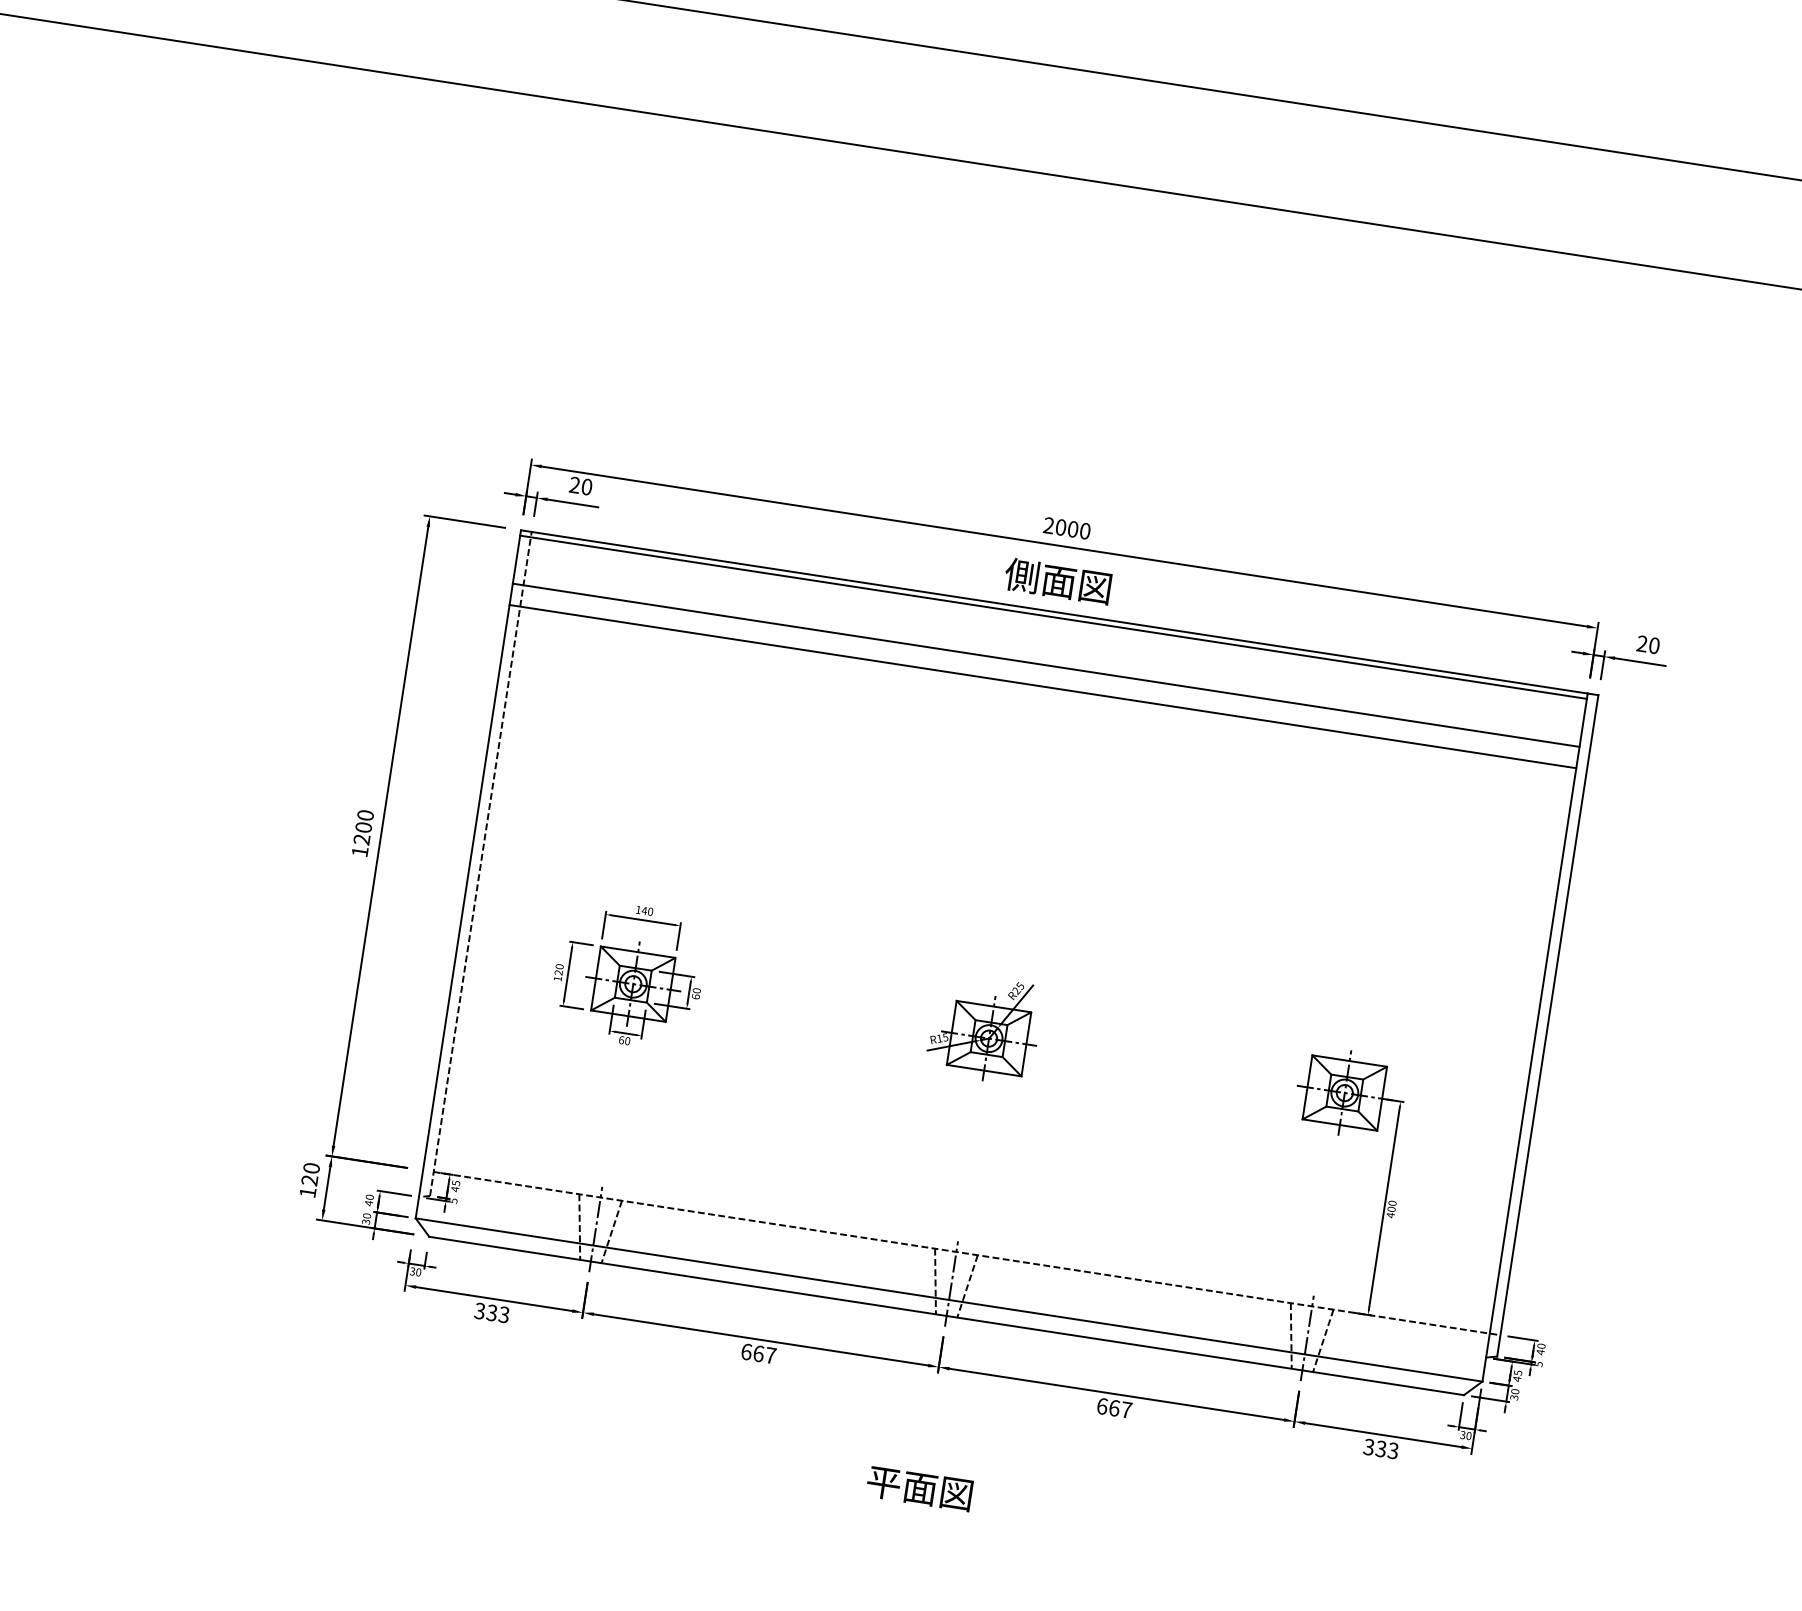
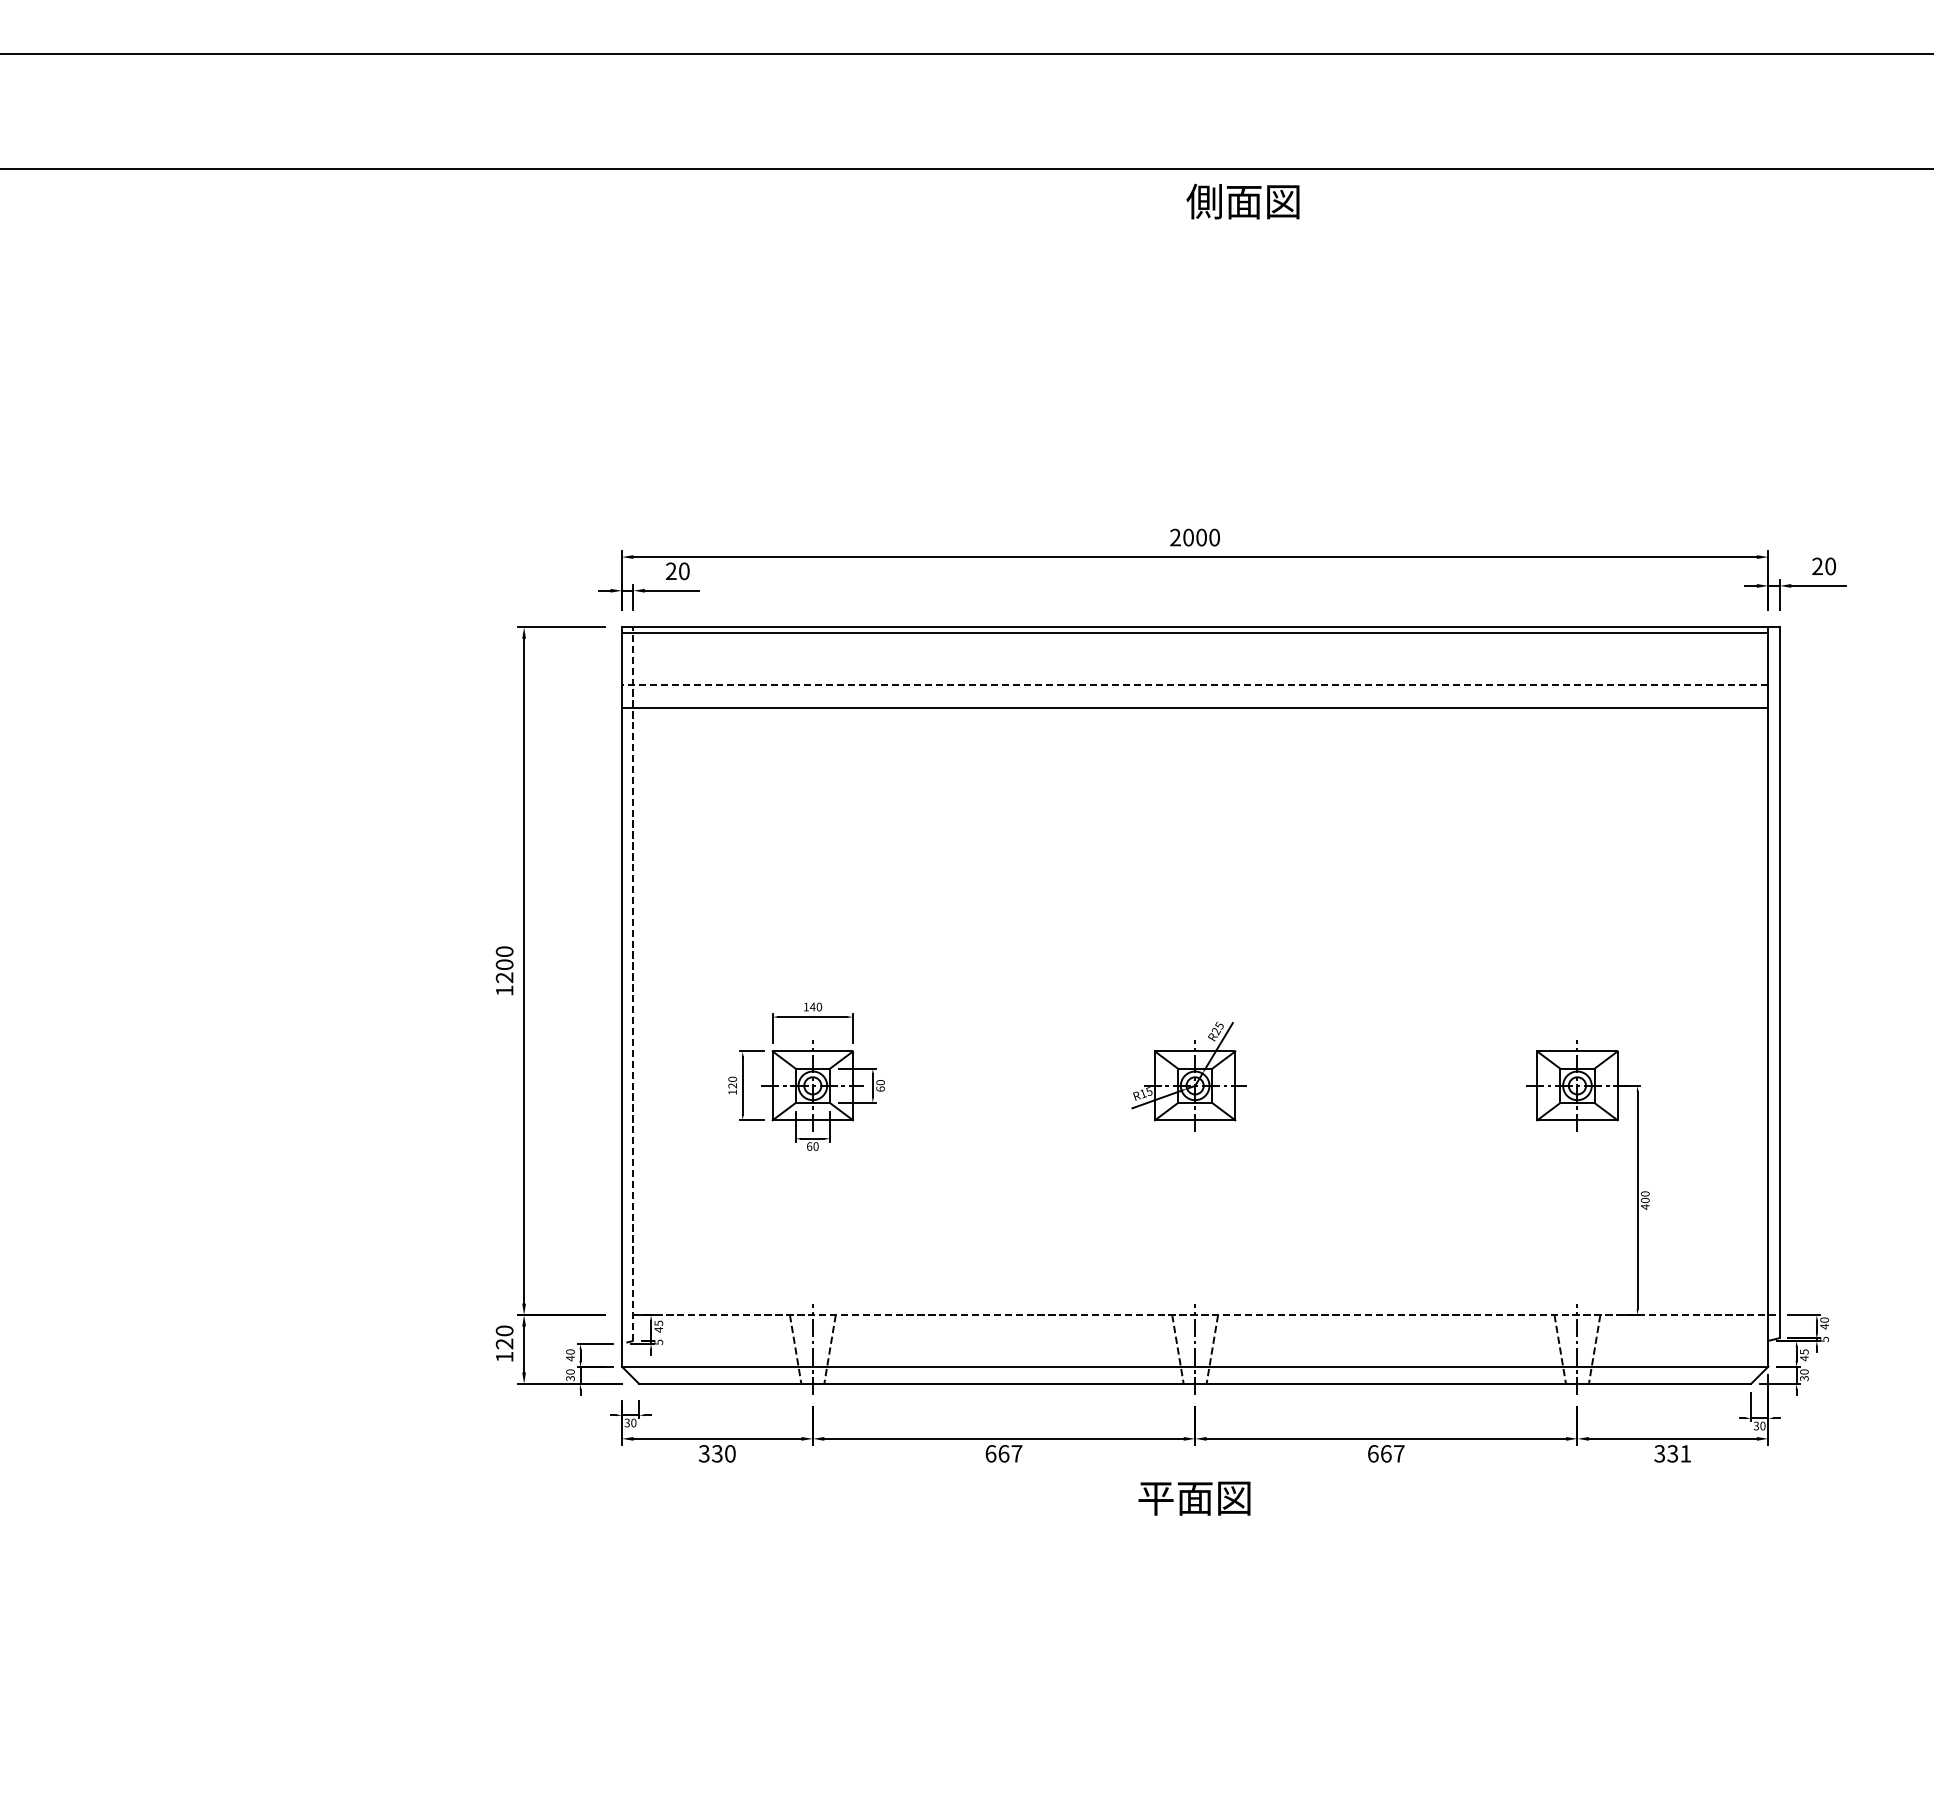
text: (1057, 581) -> (1242, 201), moved
line: (1045, 665) -> (1194, 684), solid -> dashed
text: (503, 1314) -> (729, 1453), 333 -> 330
text: (1393, 1450) -> (1685, 1453), 333 -> 331
text: (919, 1488) -> (1194, 1498), moved

